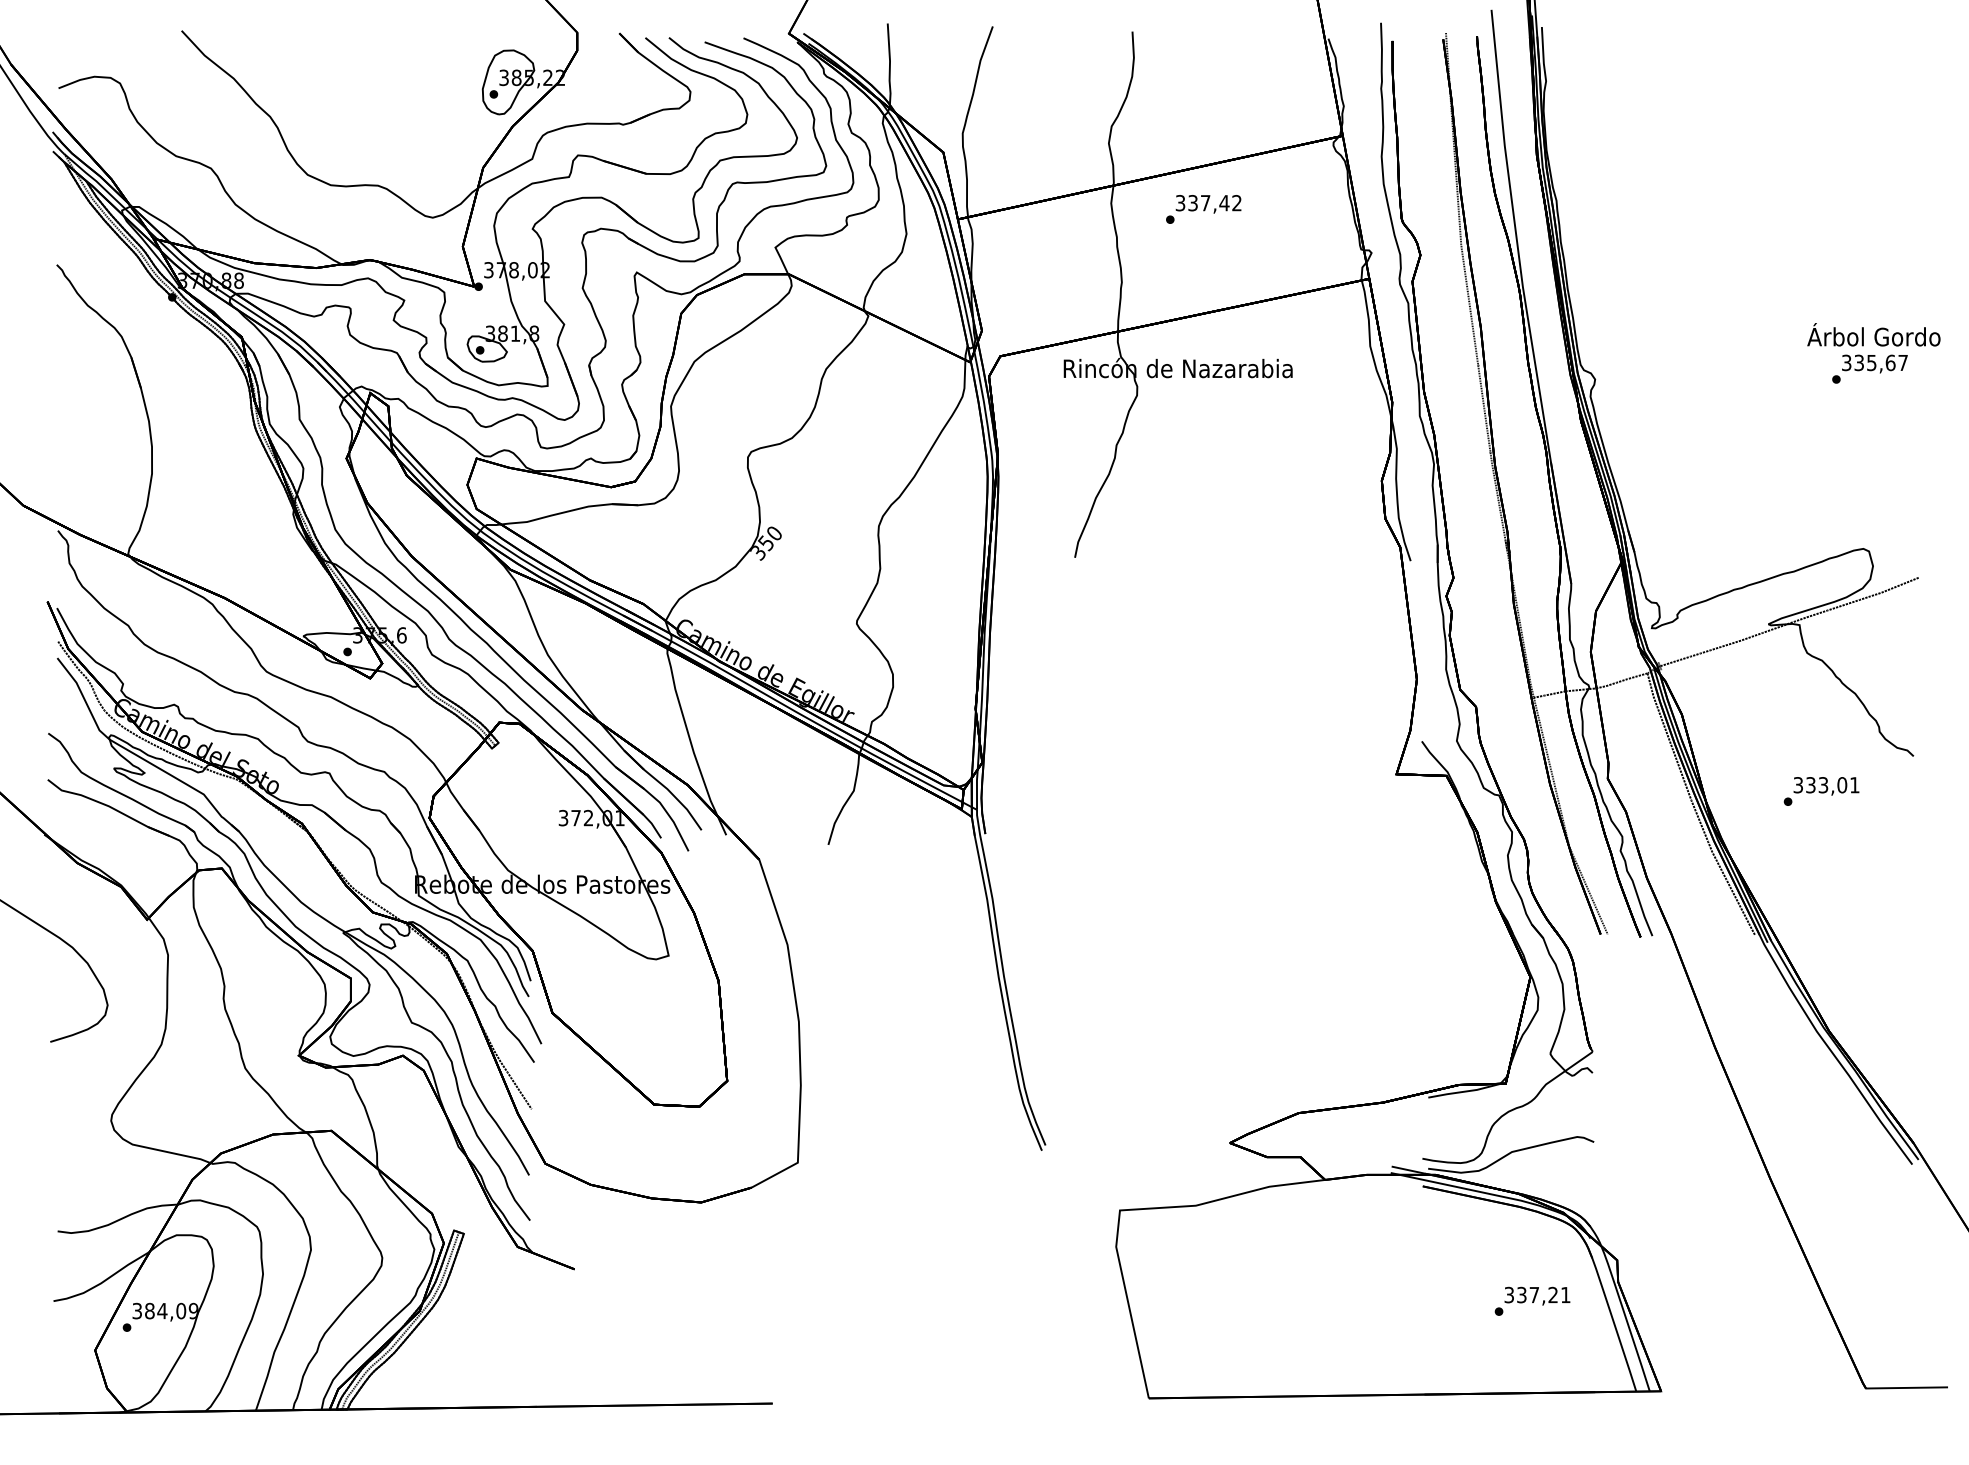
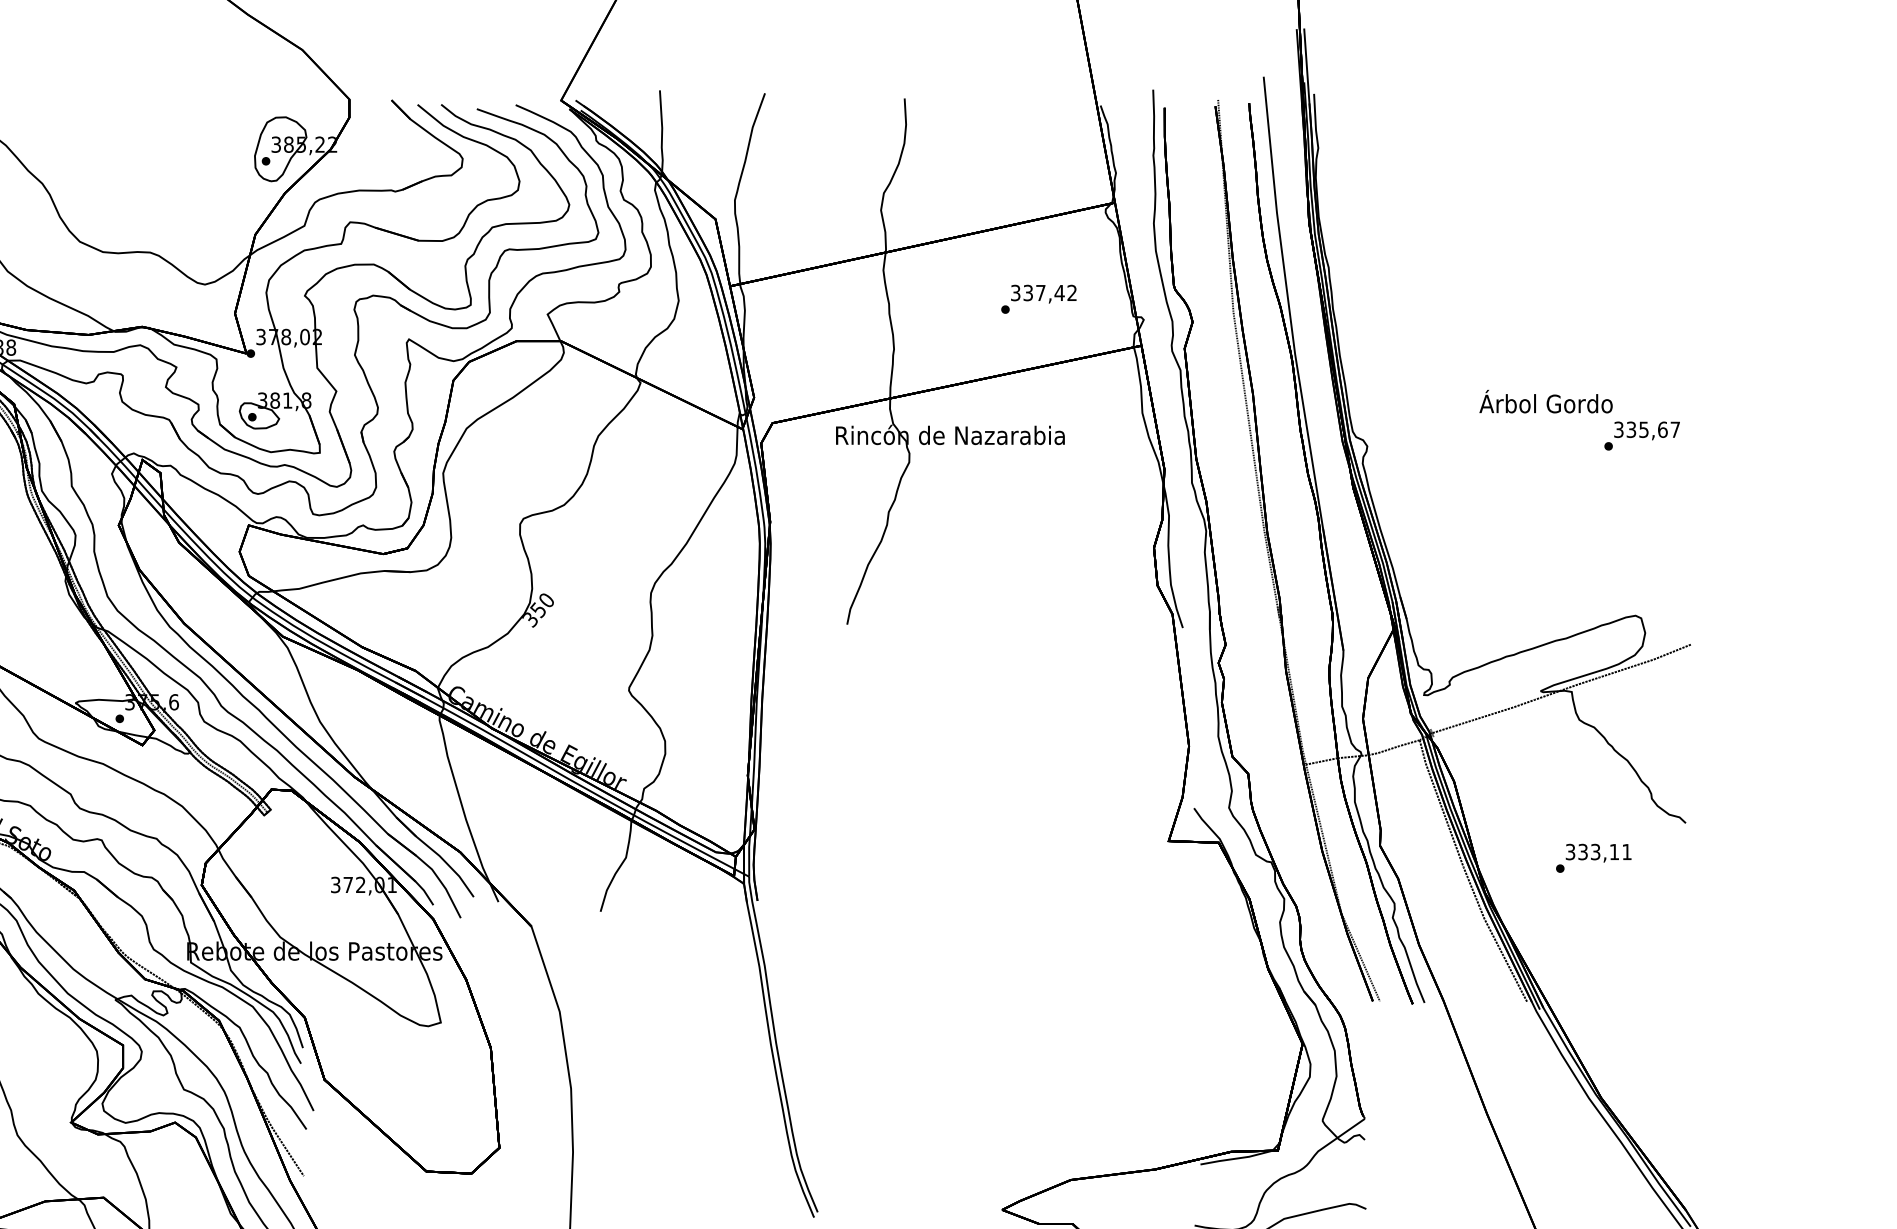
text: (1203, 209) -> (1038, 299), moved
text: (1873, 334) -> (1545, 401), moved
text: (1842, 785) -> (1614, 852), 333,01 -> 333,11

